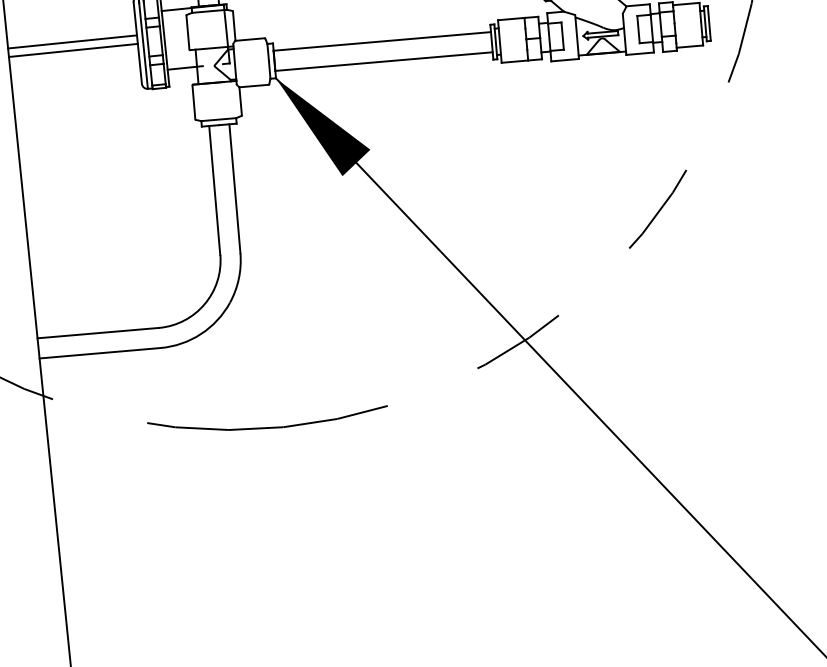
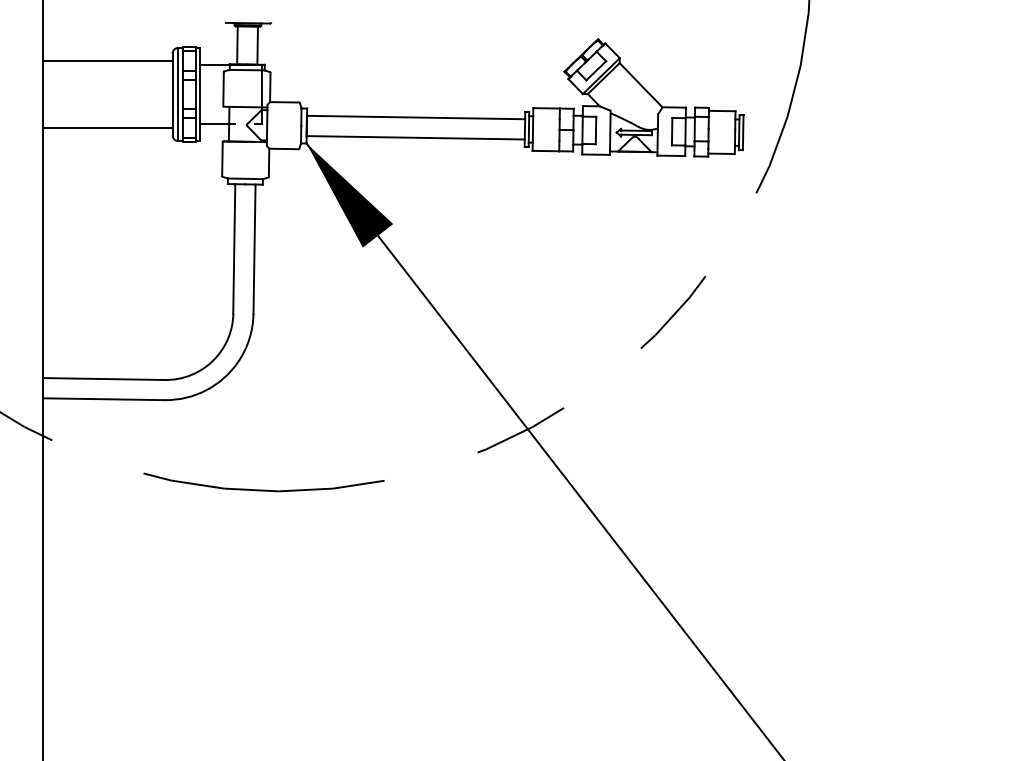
line: (72, 41) -> (107, 60), moved
line: (73, 50) -> (107, 128), moved

